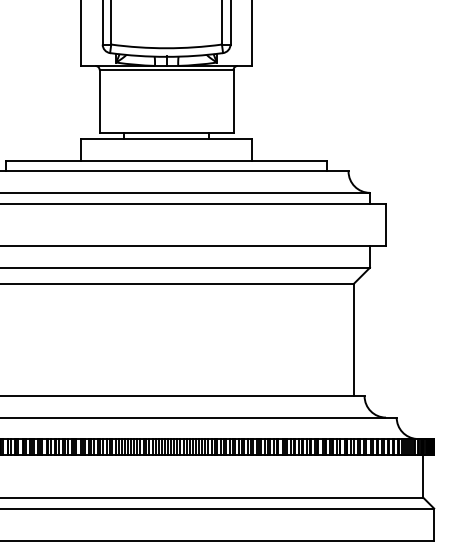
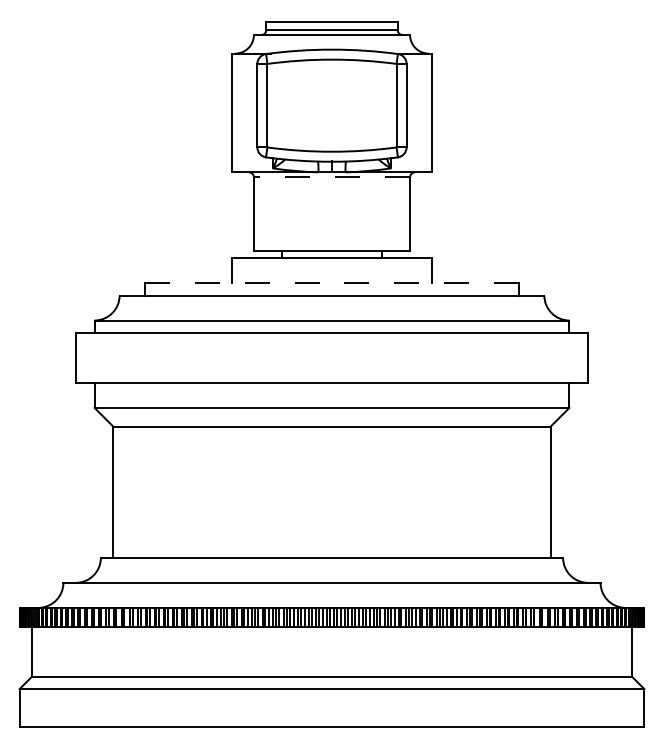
line: (166, 70) -> (331, 177), solid -> dashed
line: (166, 161) -> (331, 283), solid -> dashed

